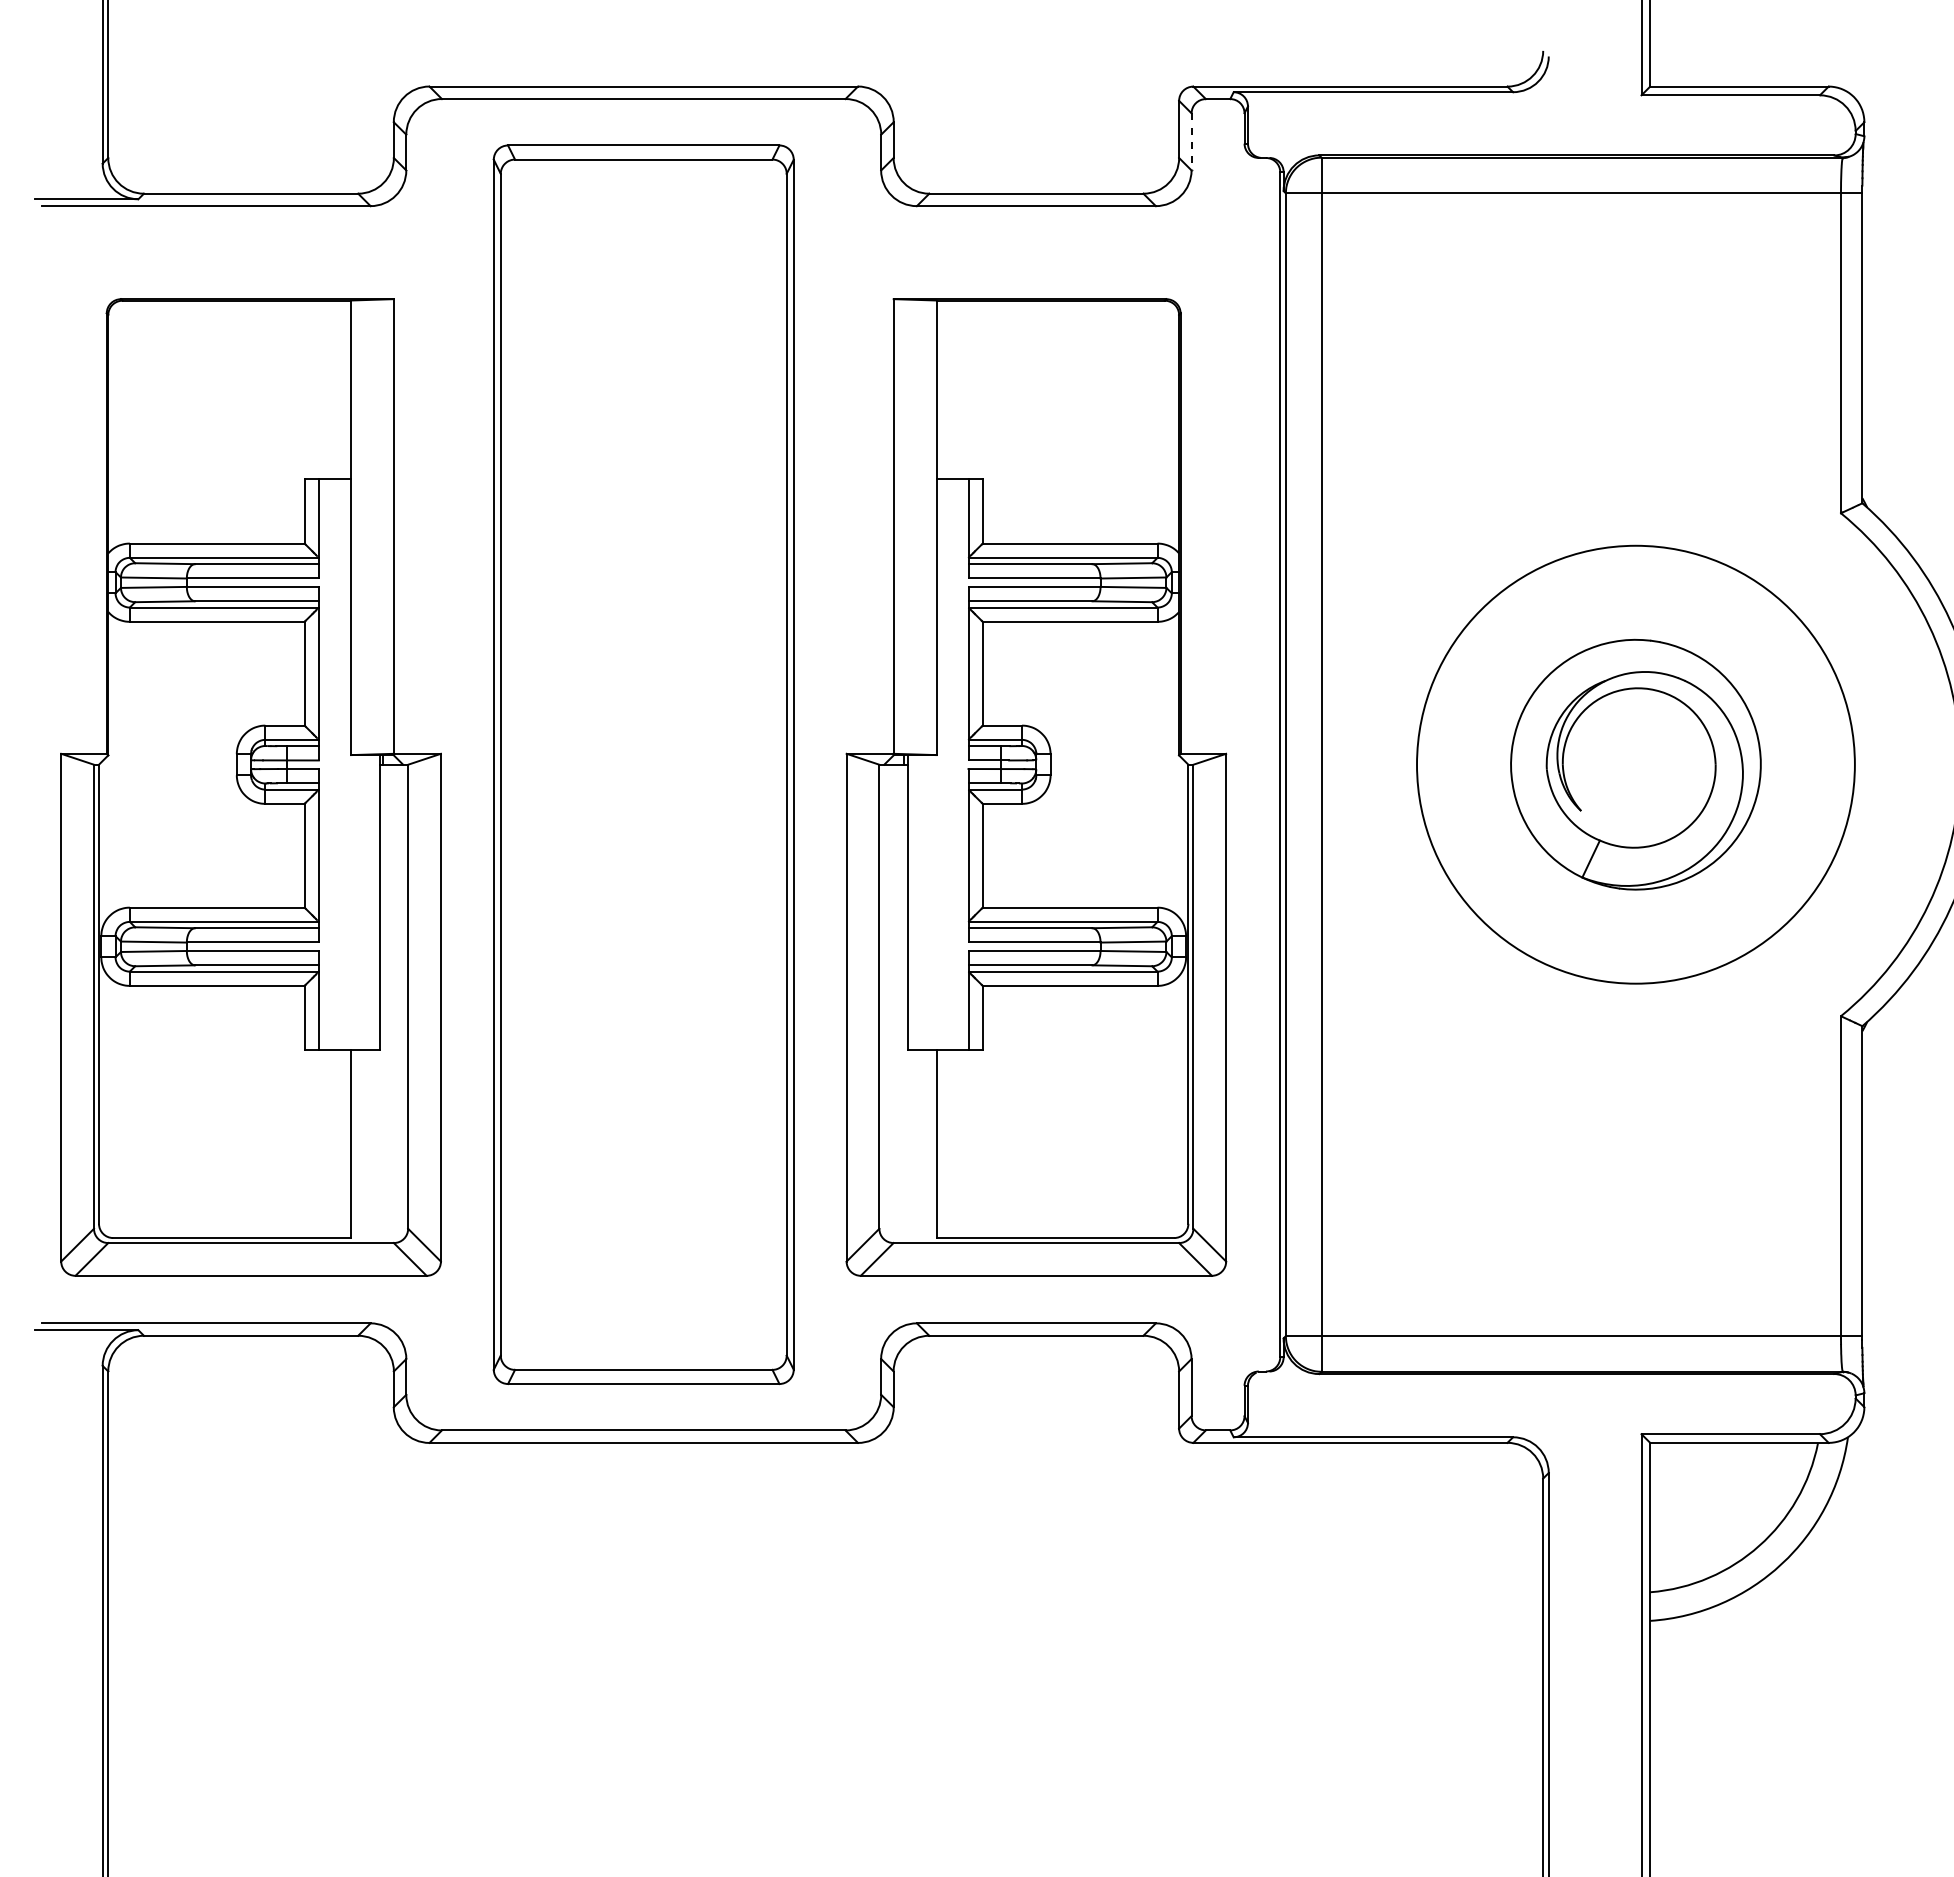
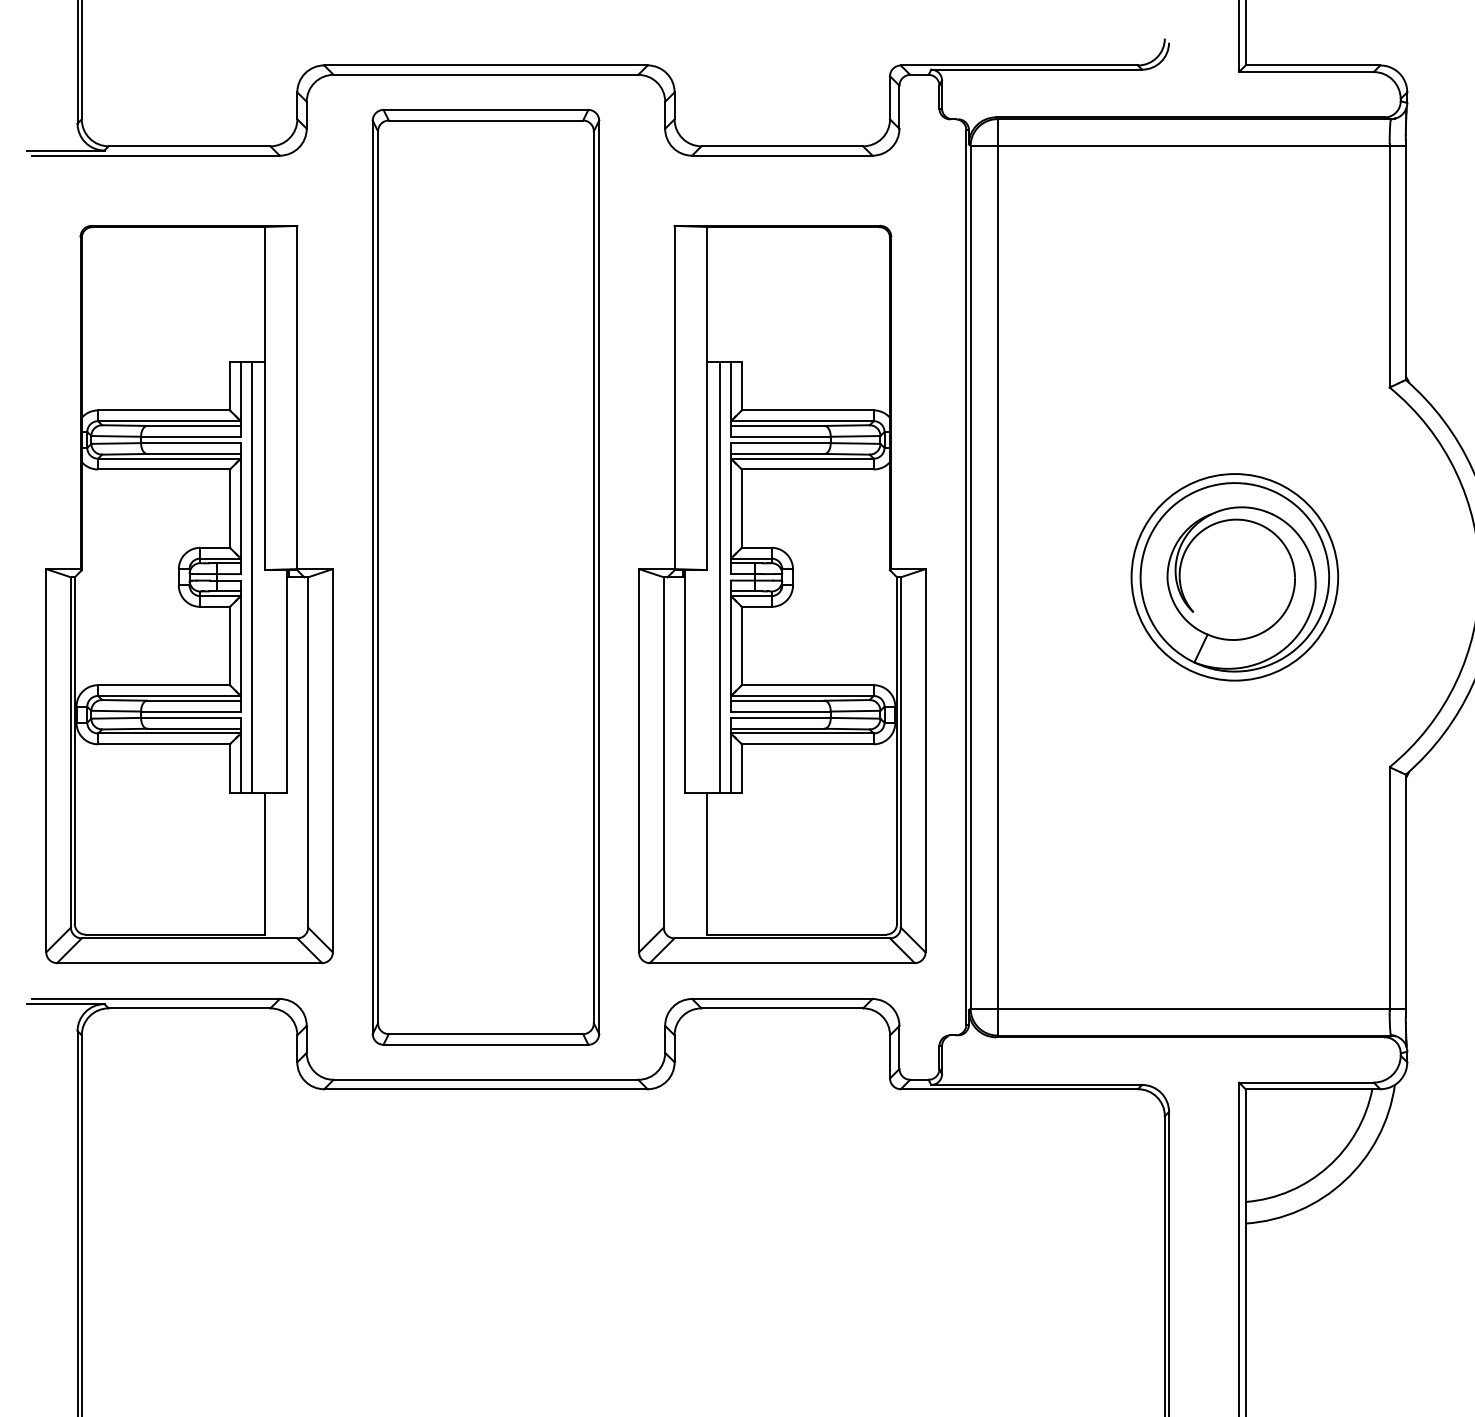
line: (1191, 141) -> (899, 106), dashed -> solid
line: (333, 764) -> (251, 577), added
line: (954, 764) -> (720, 577), added
circle: (1635, 764) -> (1234, 577), size x0.62

